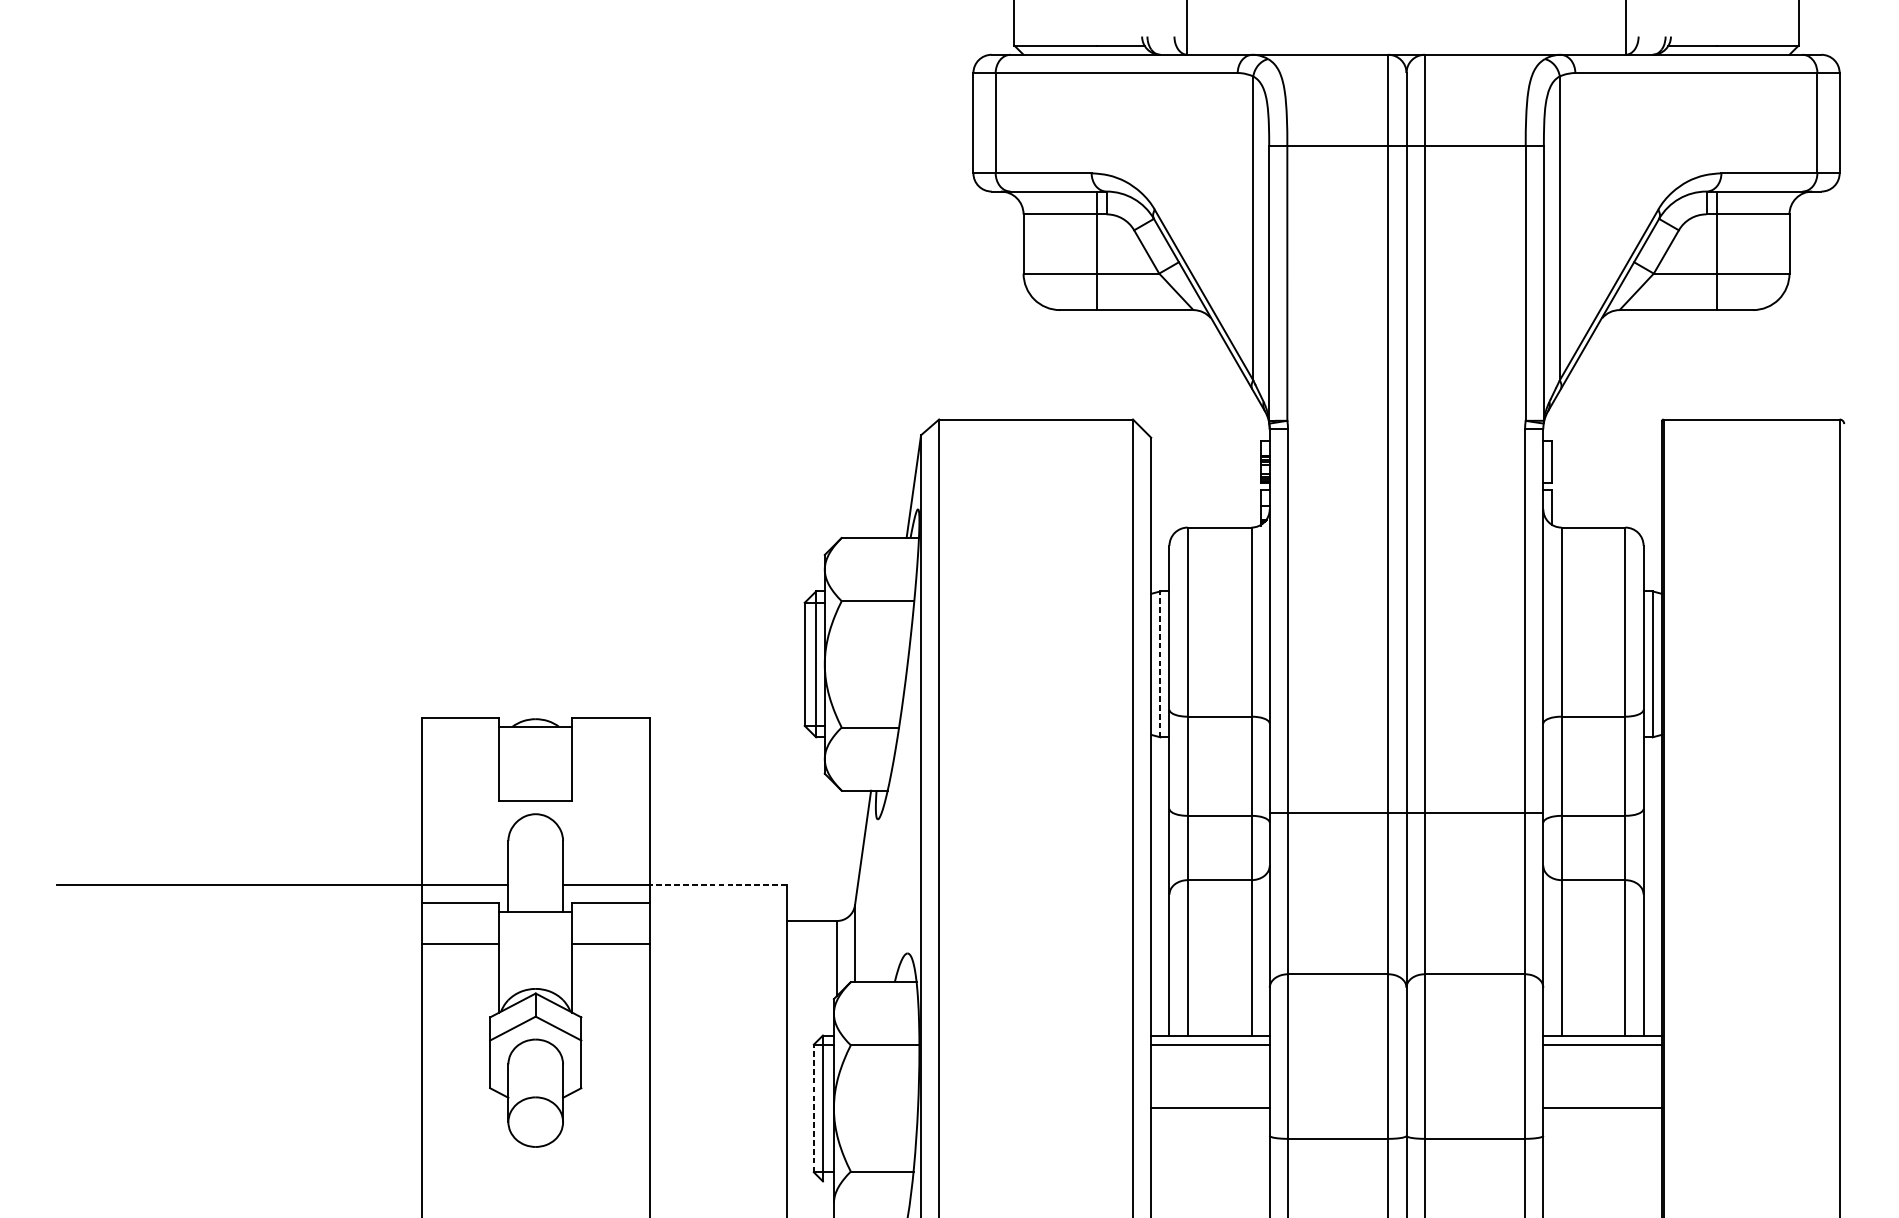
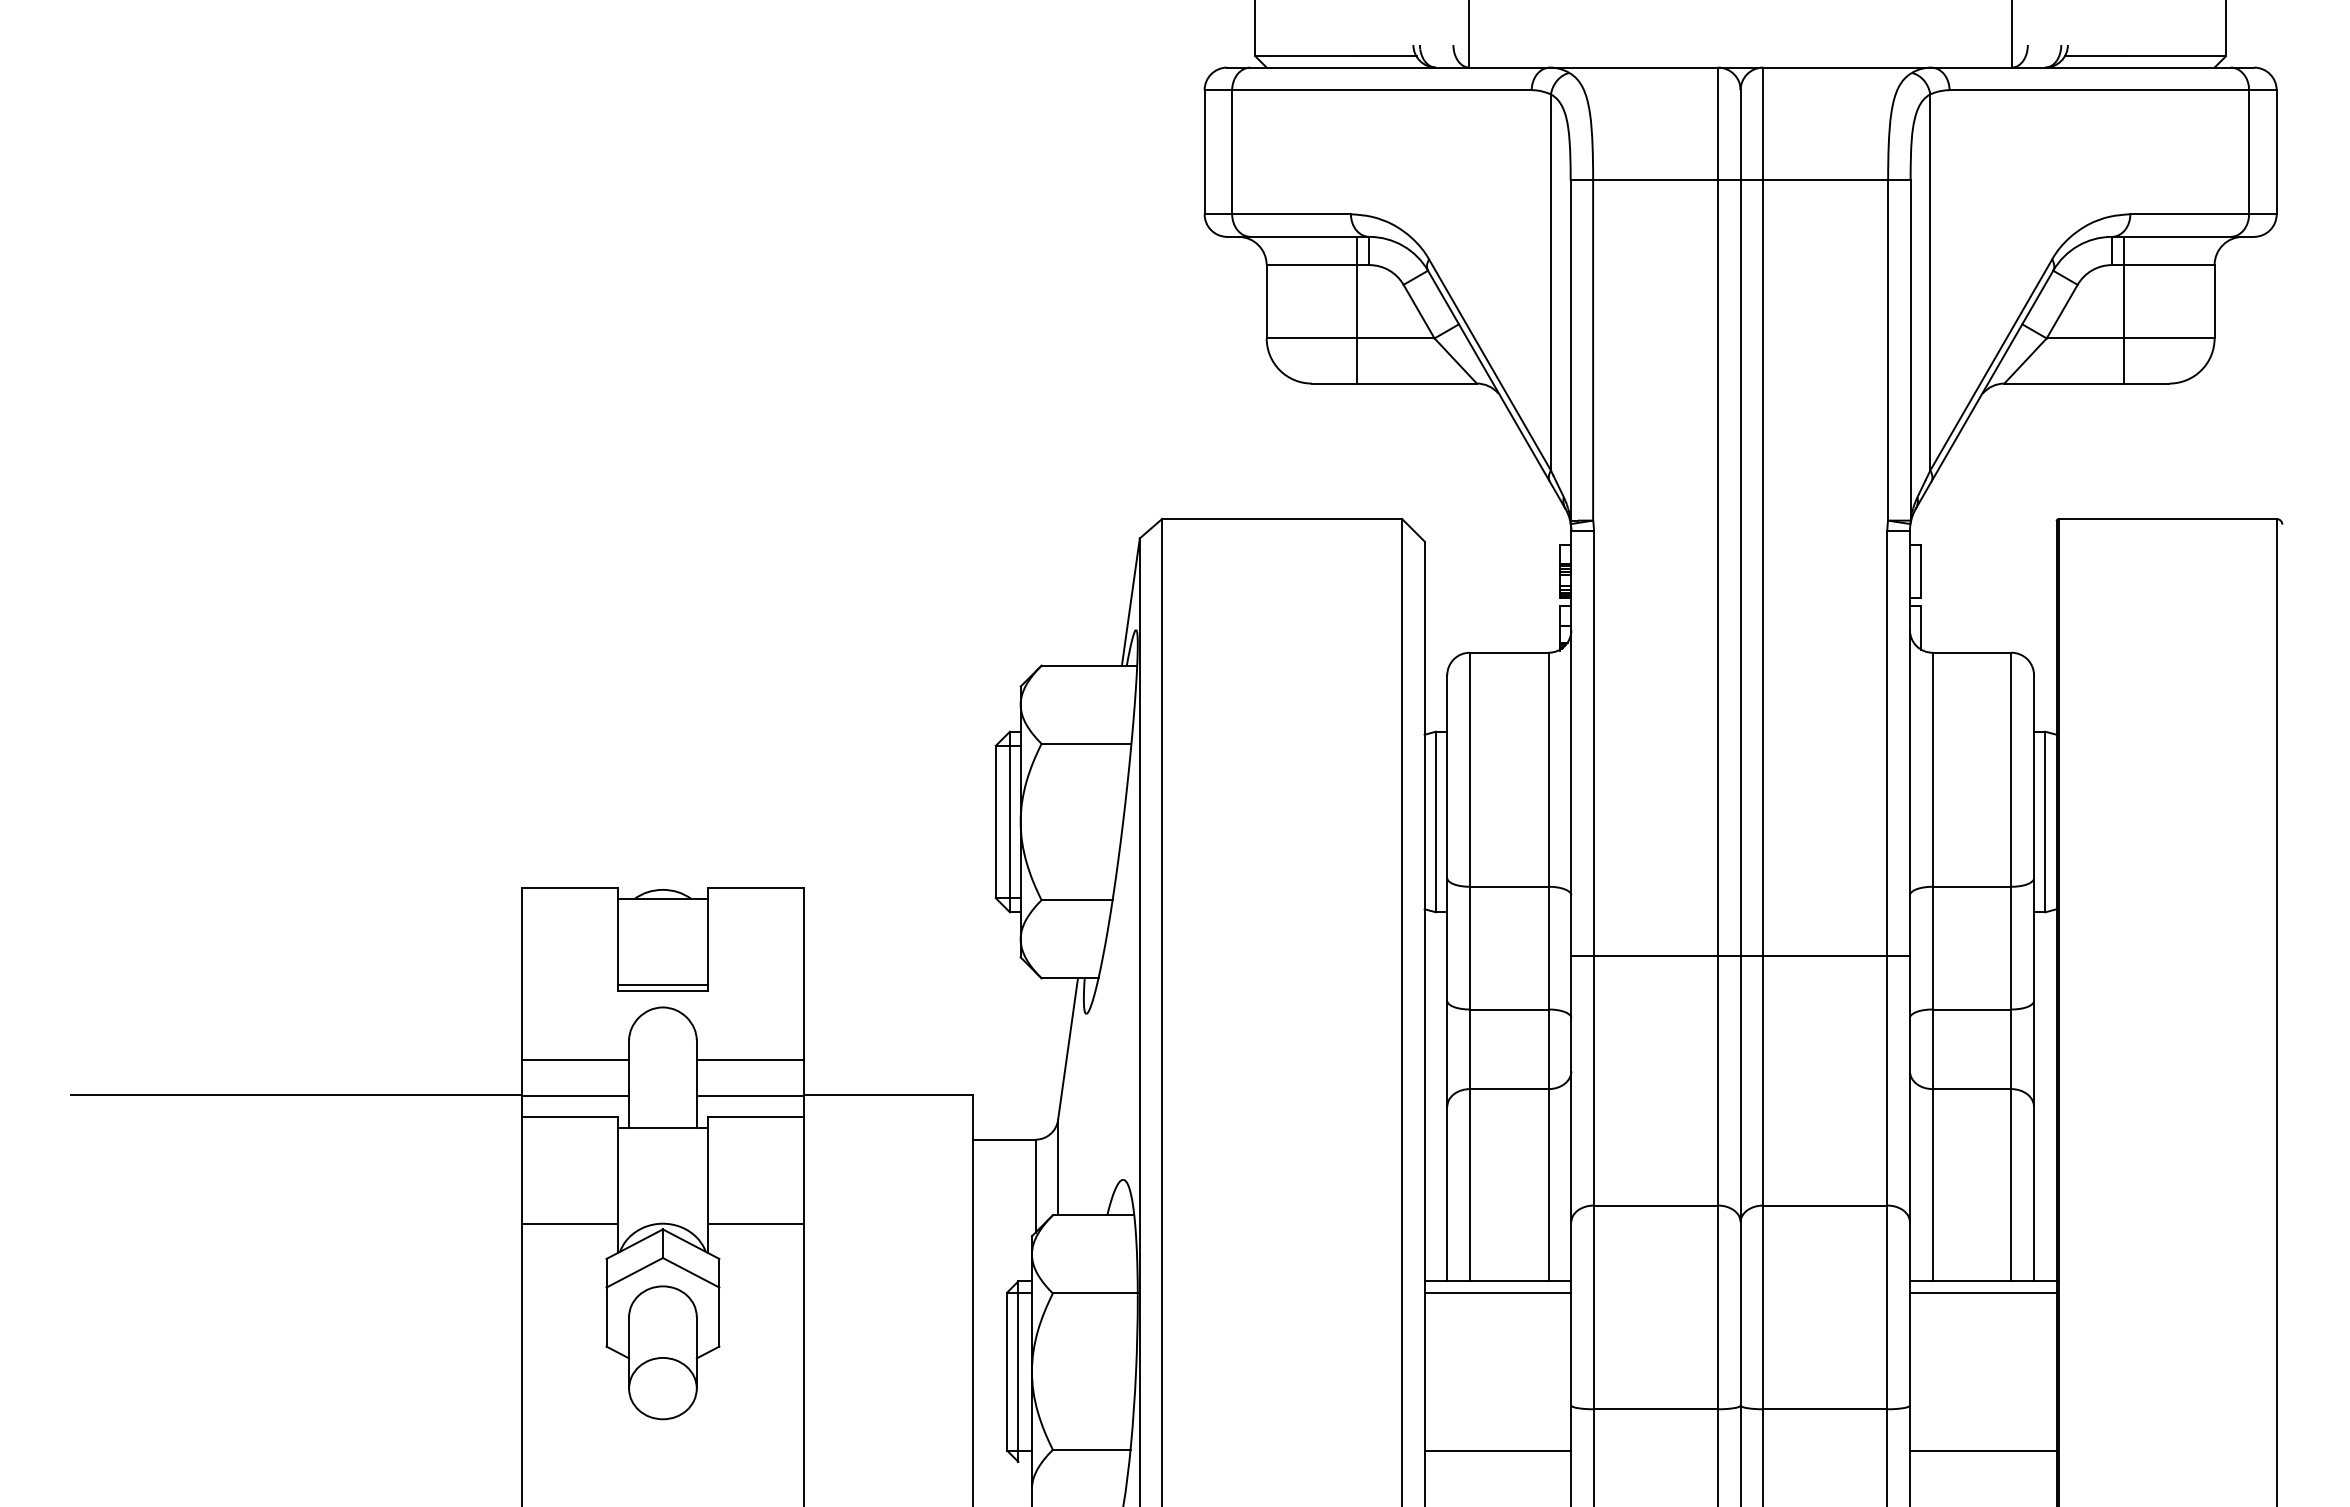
line: (1159, 663) -> (1435, 821), dashed -> solid
line: (535, 796) -> (662, 985), added
line: (1406, 813) -> (1740, 956), moved
line: (465, 857) -> (575, 1060), added
line: (606, 857) -> (750, 1060), added
line: (718, 884) -> (888, 1094), dashed -> solid
line: (460, 944) -> (569, 1224), moved
line: (611, 944) -> (756, 1224), moved
line: (1601, 1107) -> (1982, 1450), moved
line: (814, 1108) -> (1007, 1371), dashed -> solid
line: (1210, 1108) -> (1497, 1450), moved

